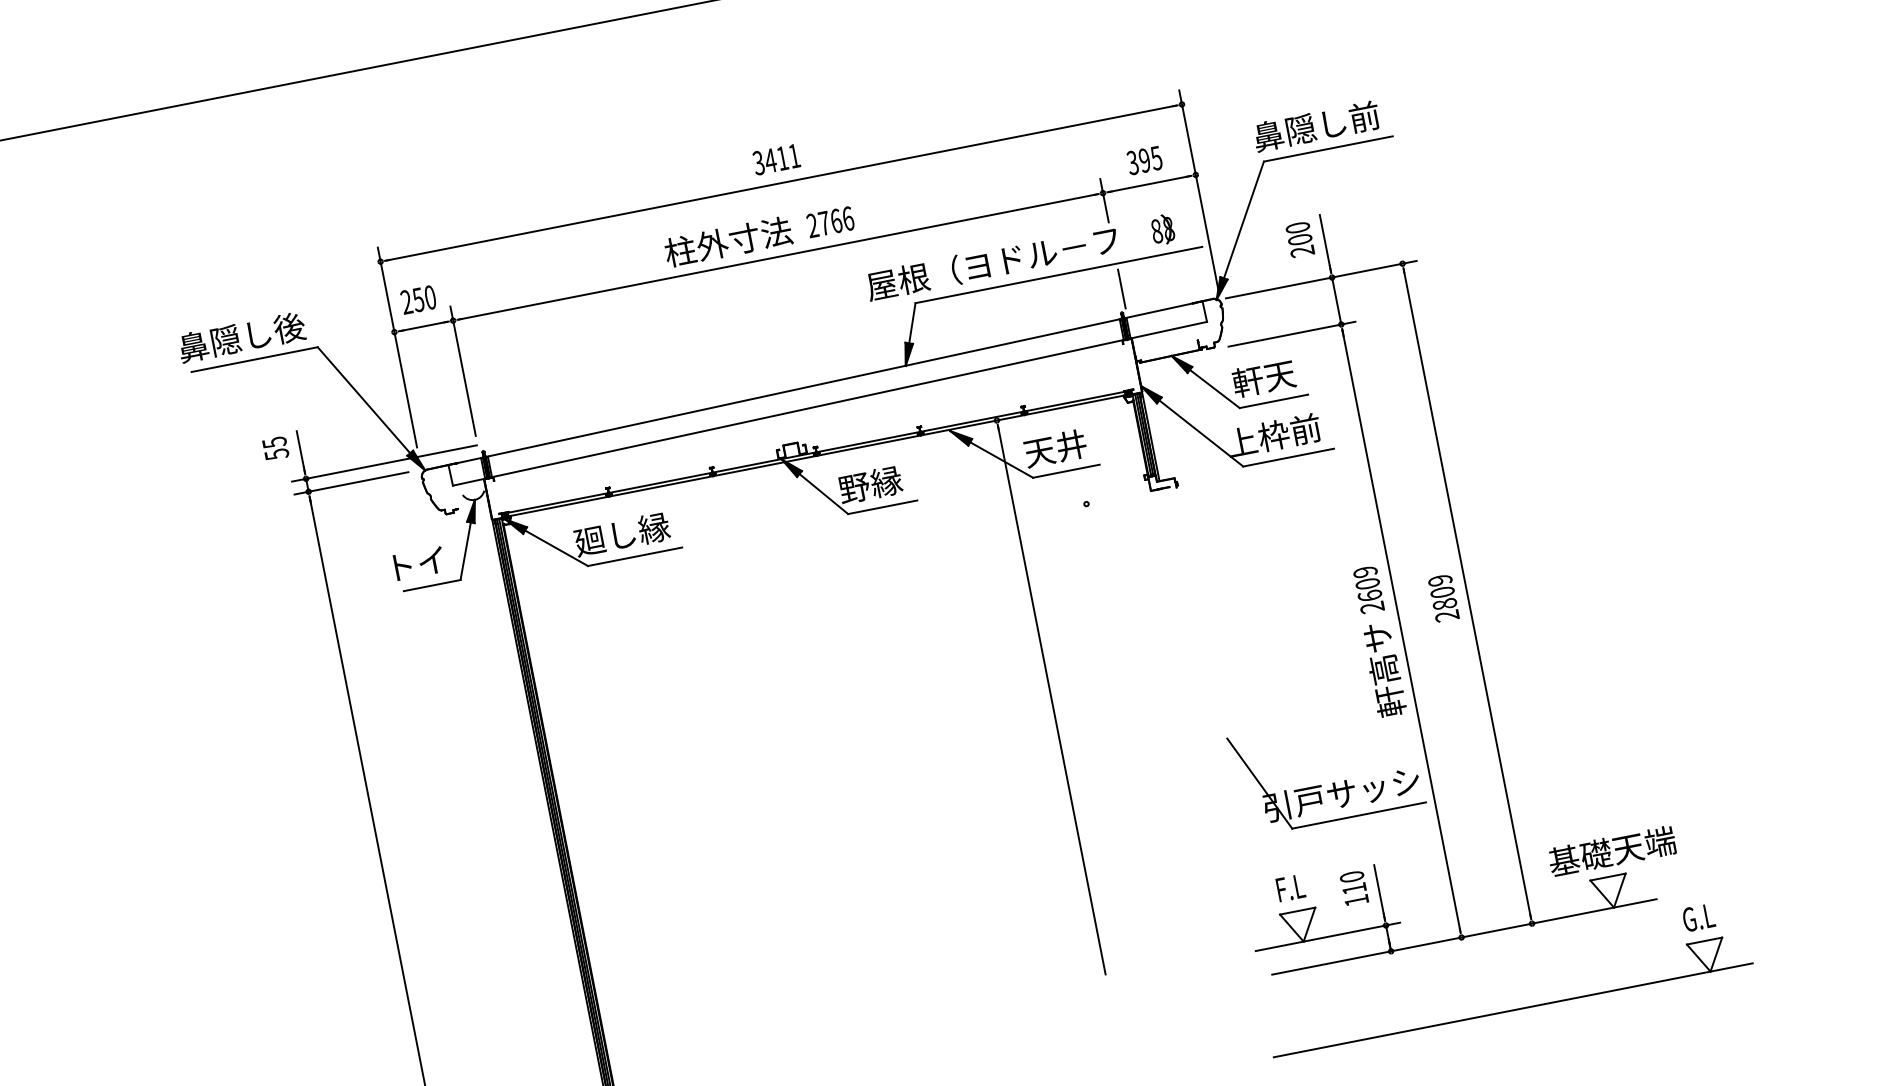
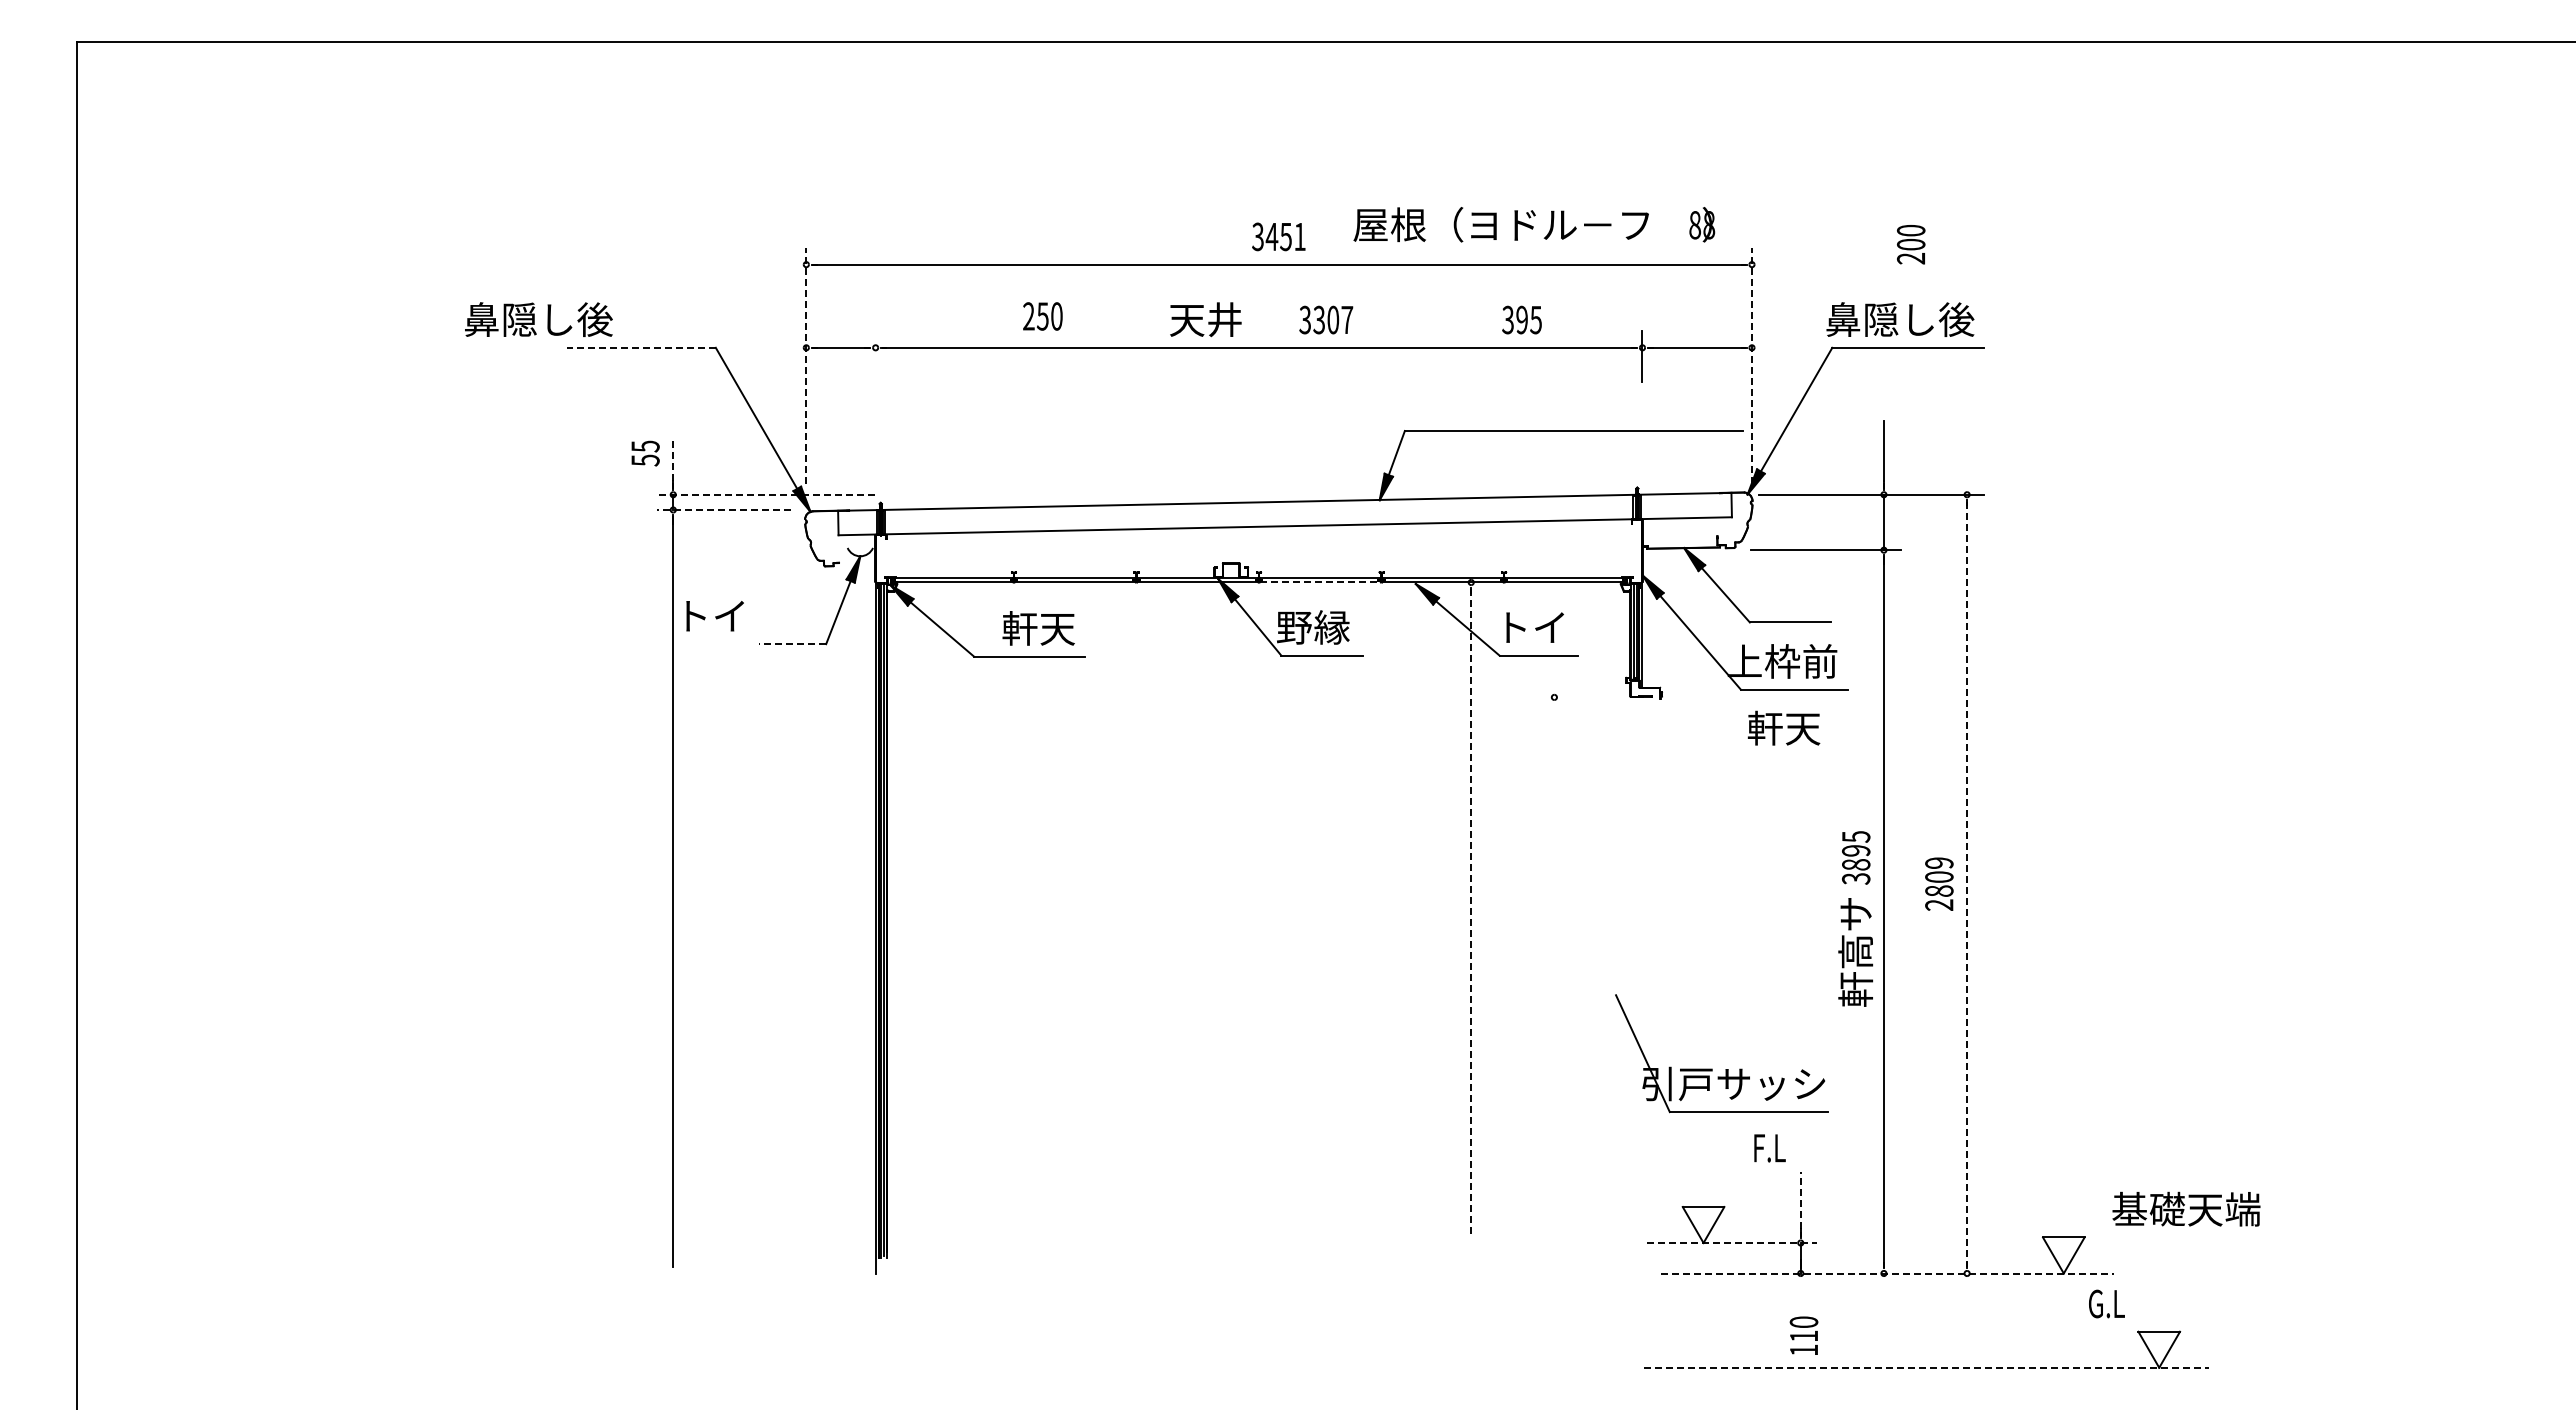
text: (1364, 116) -> (1956, 319), 鼻隠し前 -> 鼻隠し後
text: (782, 159) -> (1285, 237), 3411 -> 3451
text: (1144, 160) -> (1521, 319), moved
line: (1198, 190) -> (1751, 365), solid -> dashed
text: (830, 221) -> (1326, 319), 2766 -> 3307
text: (1300, 239) -> (1911, 244), moved
text: (728, 241) -> (1205, 319), 柱外寸法 -> 天井
text: (1020, 257) -> (1534, 224), moved
line: (1121, 288) -> (1642, 460), removed
text: (418, 299) -> (1042, 316), moved
text: (241, 337) -> (538, 319), moved
line: (397, 347) -> (806, 365), solid -> dashed
line: (253, 359) -> (640, 347), solid -> dashed
line: (462, 371) -> (875, 407), removed
text: (1263, 377) -> (1783, 727), moved
line: (869, 445) -> (1320, 582), solid -> dashed
line: (300, 448) -> (673, 459), solid -> dashed
text: (1055, 448) -> (1531, 627), 天井 -> トイ
line: (384, 463) -> (765, 494), solid -> dashed
line: (351, 483) -> (723, 510), solid -> dashed
text: (621, 534) -> (1019, 628), 廻し縁 -> 軒天
text: (418, 563) -> (714, 616), moved
line: (432, 585) -> (792, 644), solid -> dashed
text: (1368, 589) -> (1855, 857), 2609 -> 3895
line: (1467, 593) -> (1967, 884), solid -> dashed
line: (1052, 700) -> (1471, 913), solid -> dashed
part: (1332, 783) -> (1725, 1069), moved
text: (1612, 850) -> (2186, 1208), moved
text: (1290, 888) -> (1769, 1148), moved
text: (1353, 888) -> (1803, 1335), moved
line: (1378, 889) -> (1800, 1200), solid -> dashed
text: (1698, 917) -> (2106, 1303), moved
line: (1464, 936) -> (1887, 1273), solid -> dashed
line: (1328, 937) -> (1732, 1243), solid -> dashed
line: (1513, 1010) -> (1926, 1367), solid -> dashed

